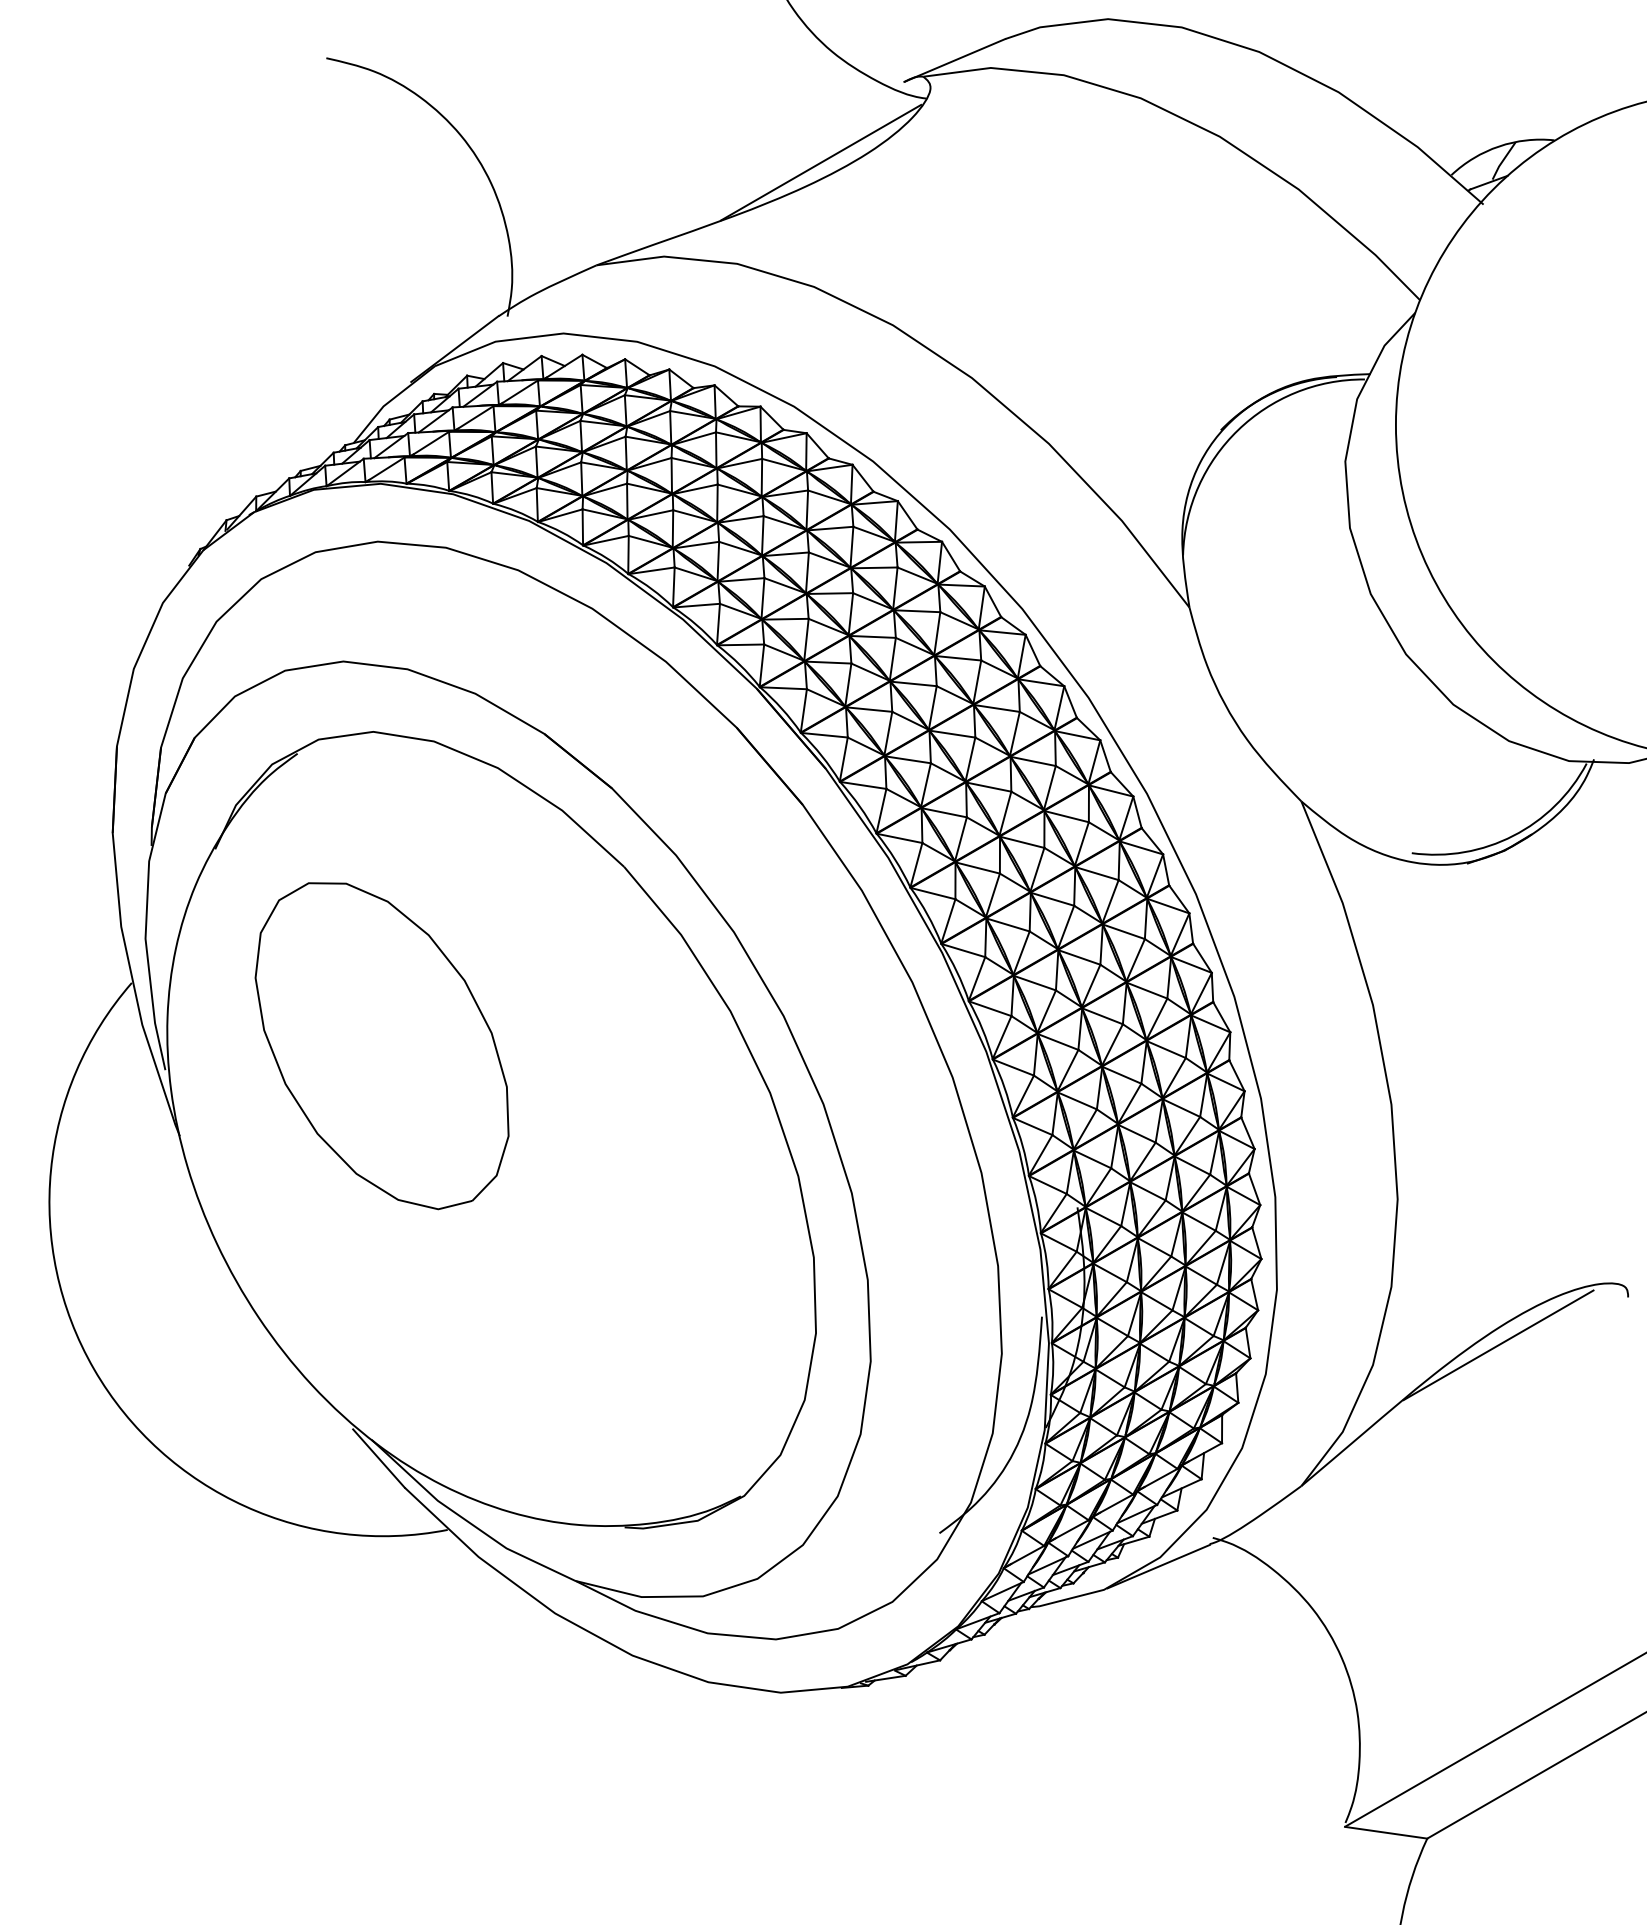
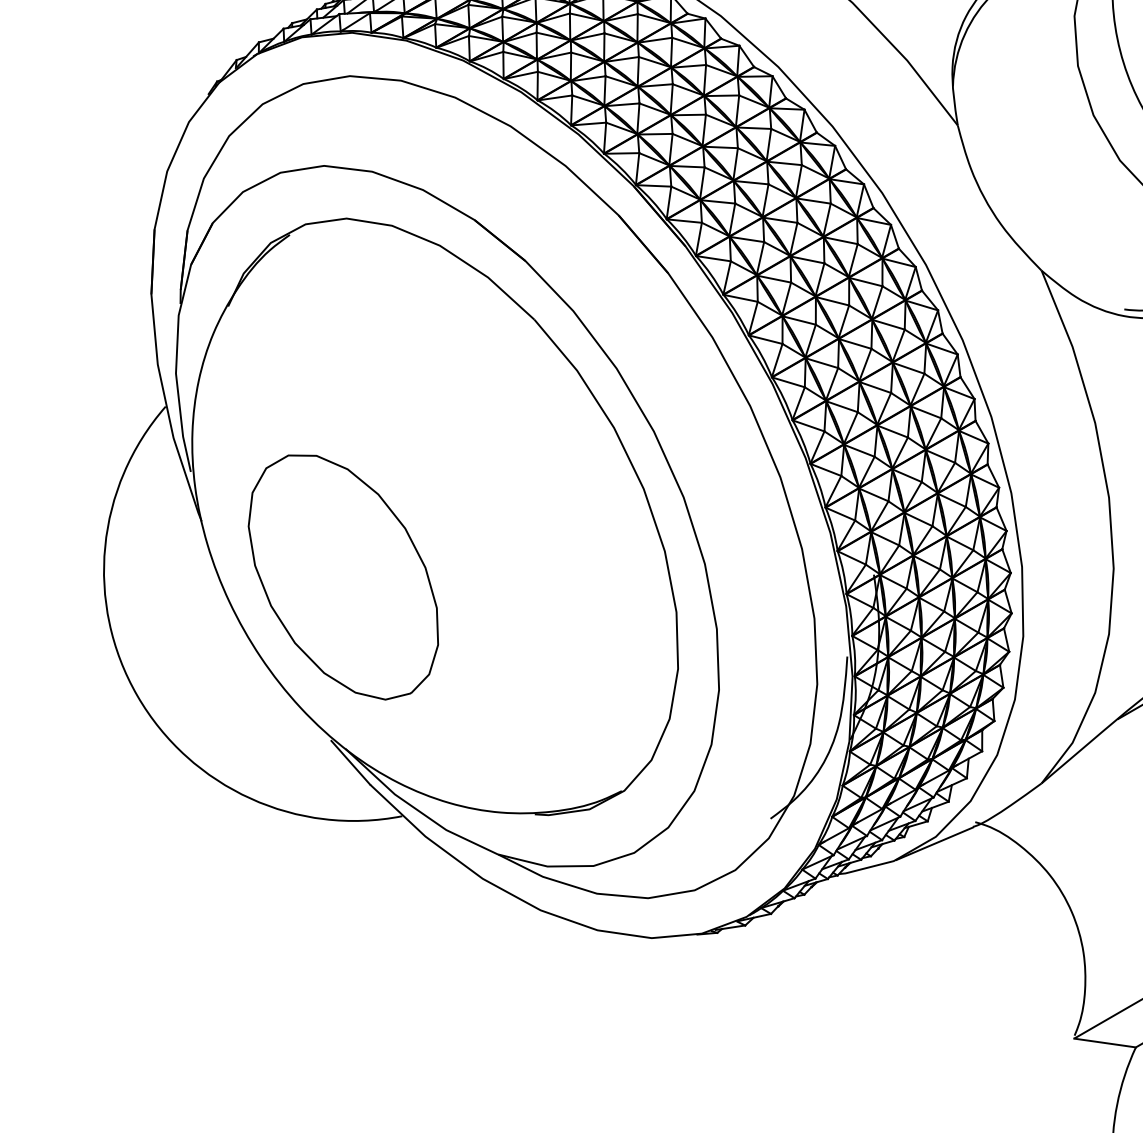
part: (381, 1046) -> (342, 577), moved

